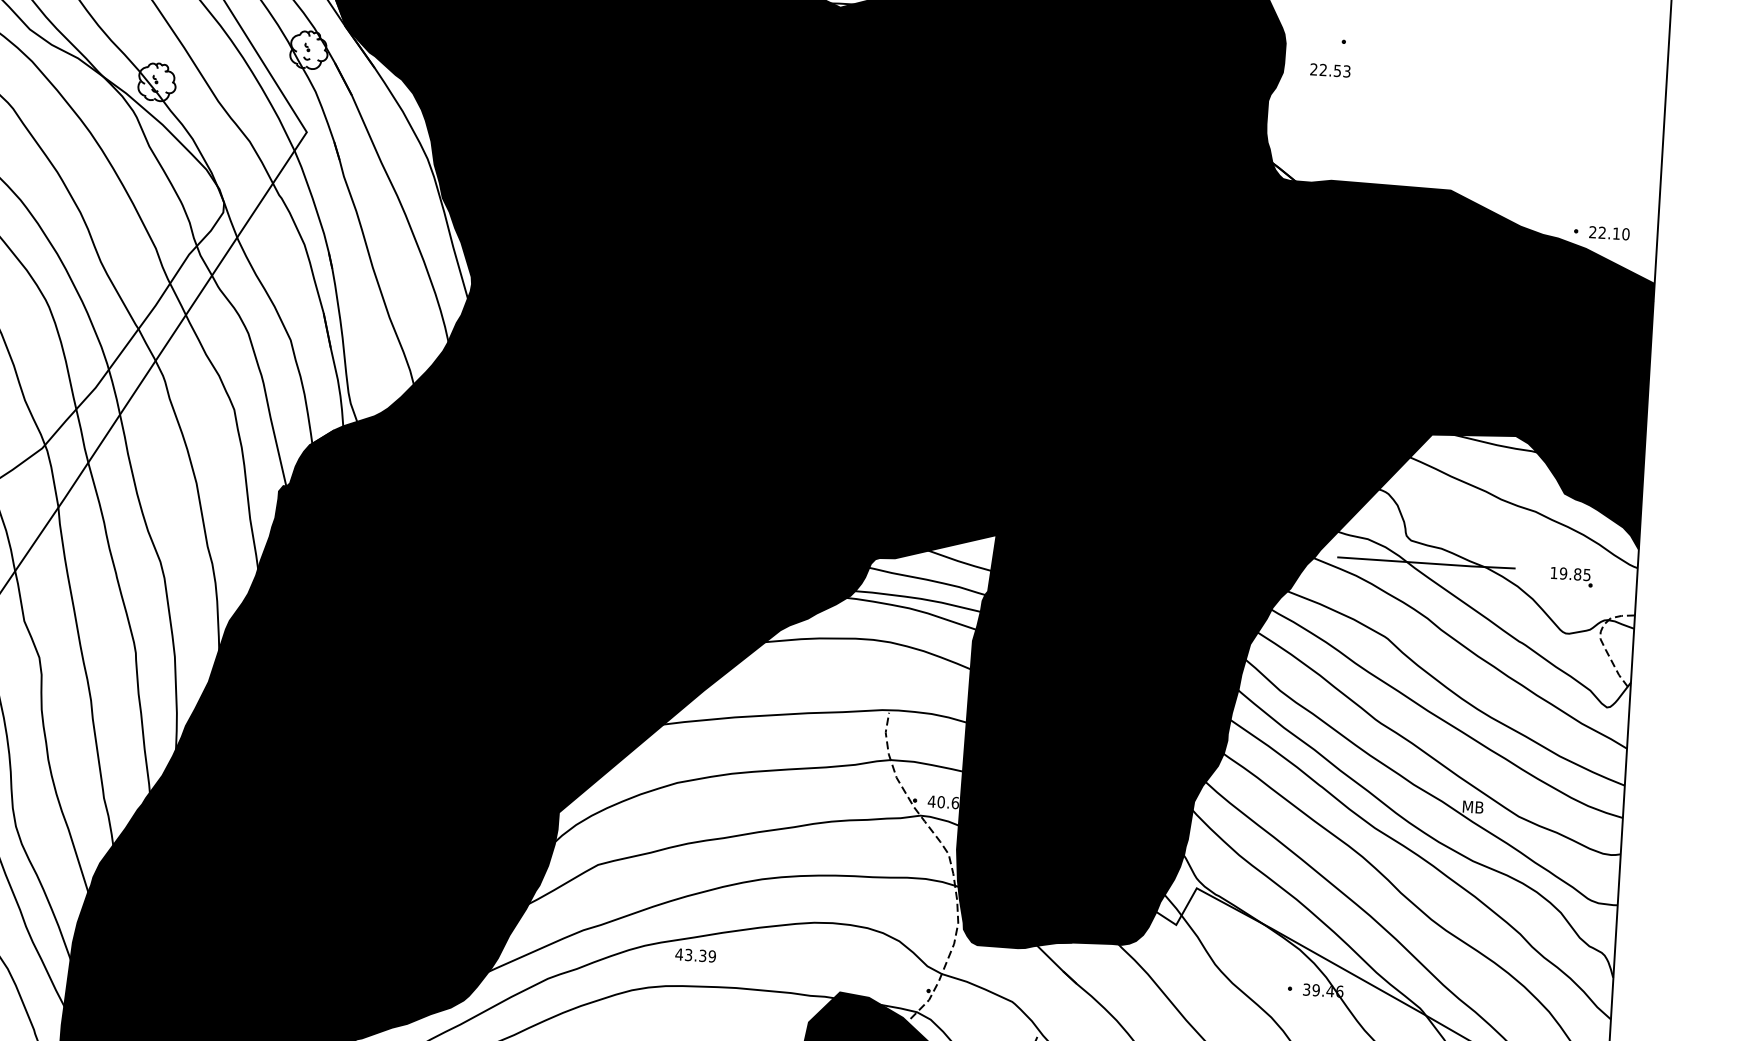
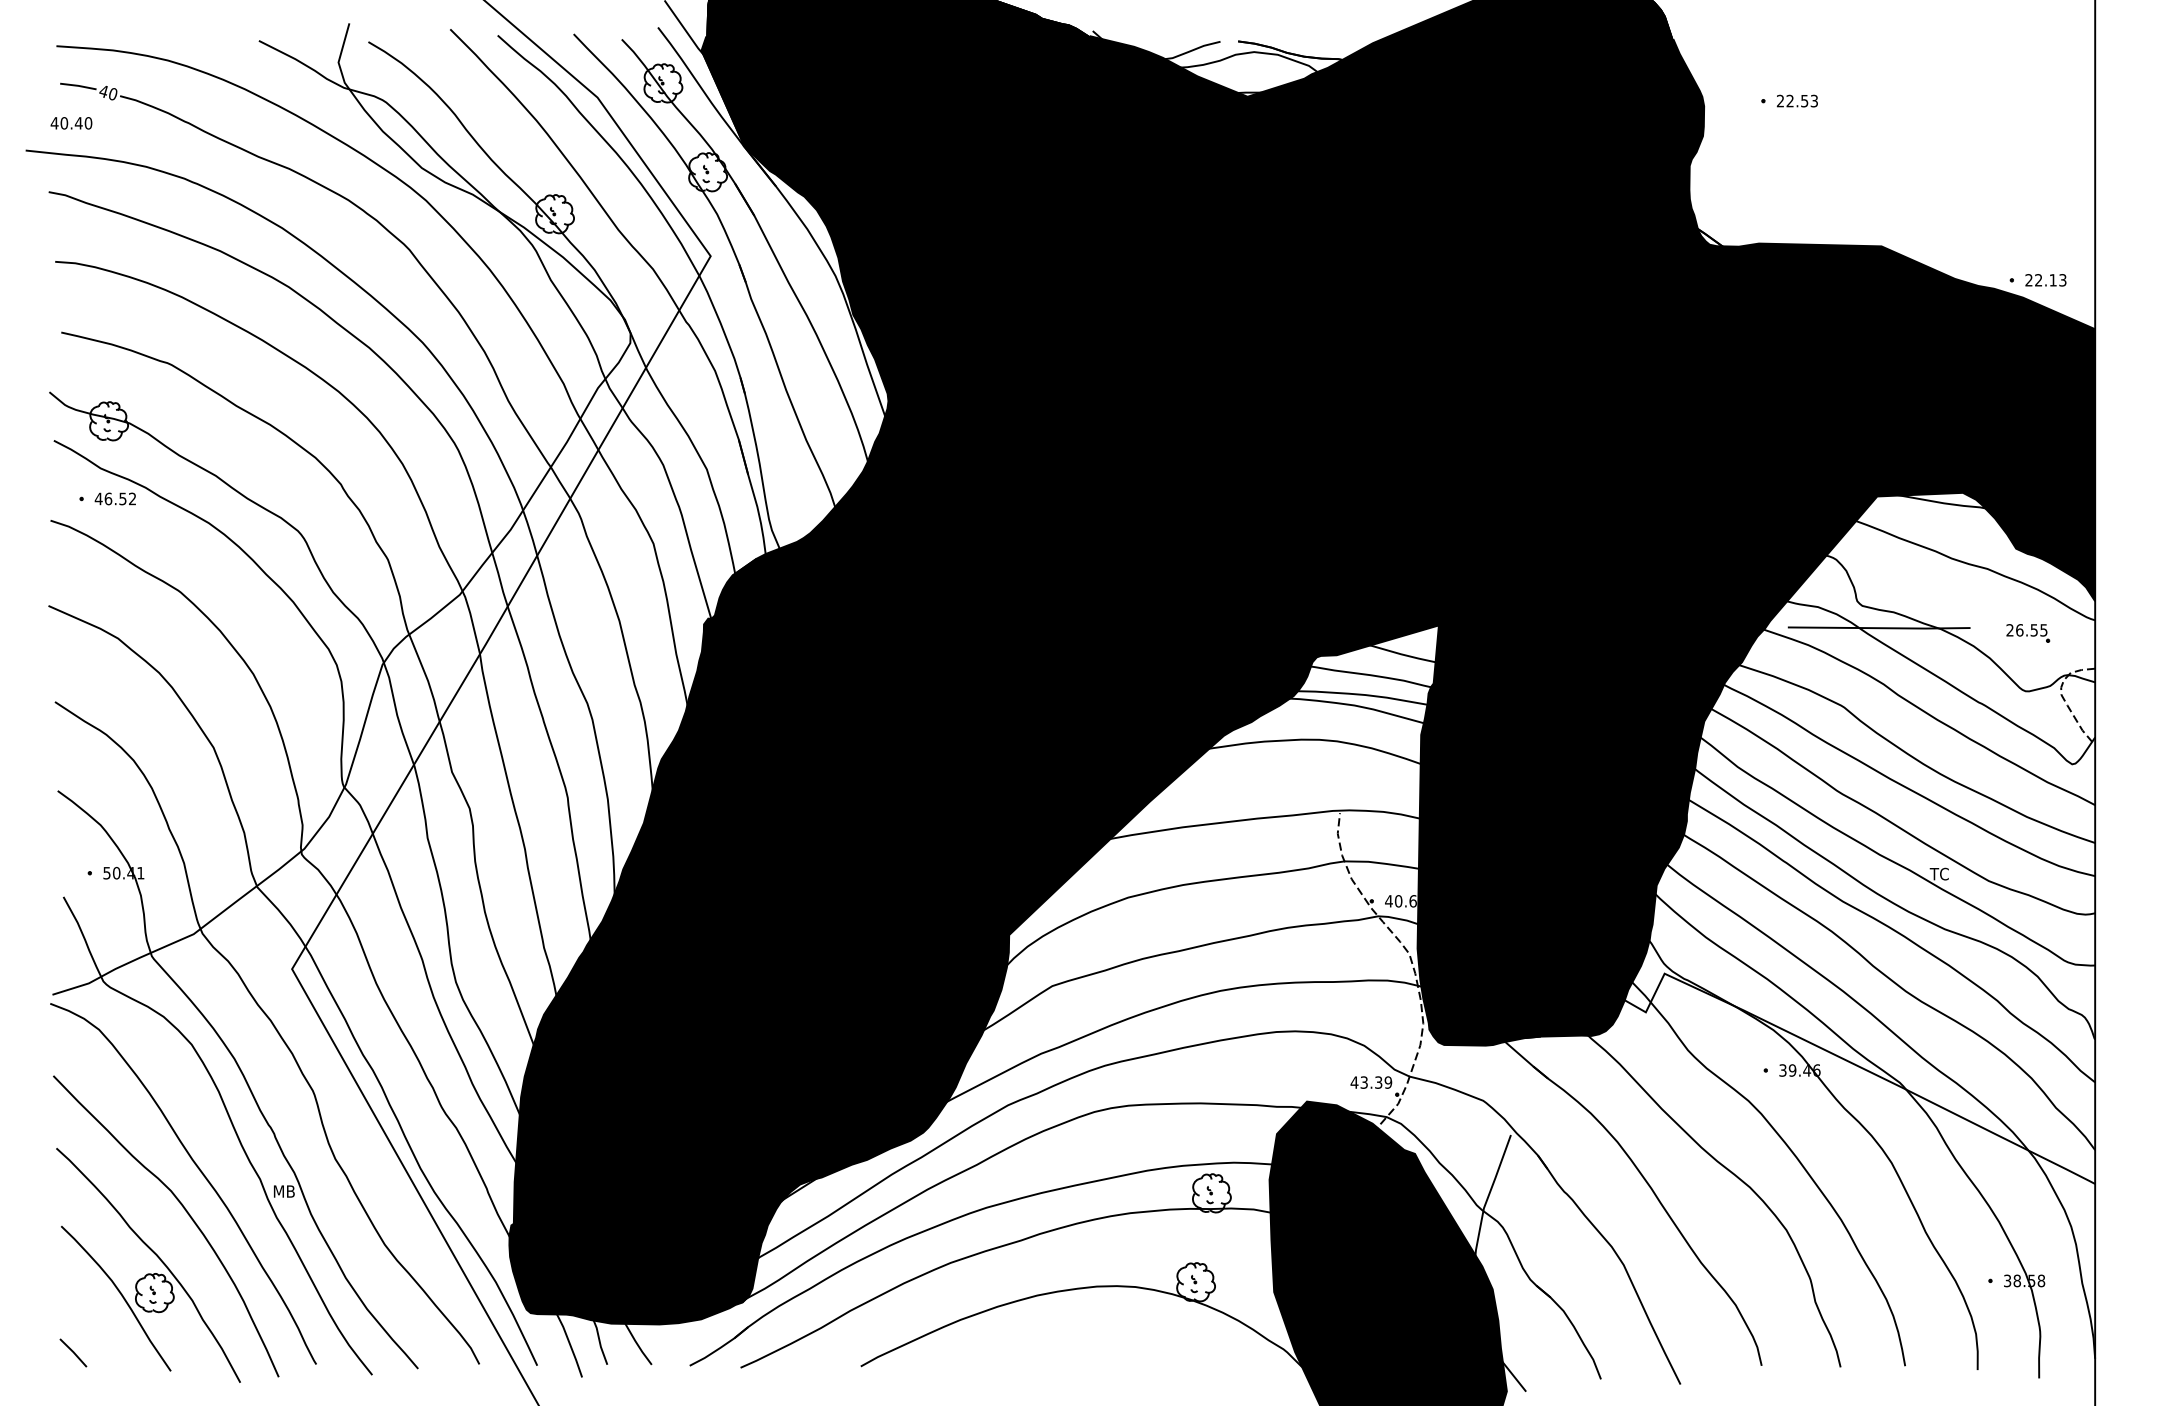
text: (1329, 69) -> (1796, 100), moved
text: (1625, 234) -> (2062, 280), 22.10 -> 22.13
text: (1565, 573) -> (2021, 630), 19.85 -> 26.55
text: (1472, 806) -> (1940, 873), MB -> TC
text: (695, 955) -> (1371, 1082), moved

